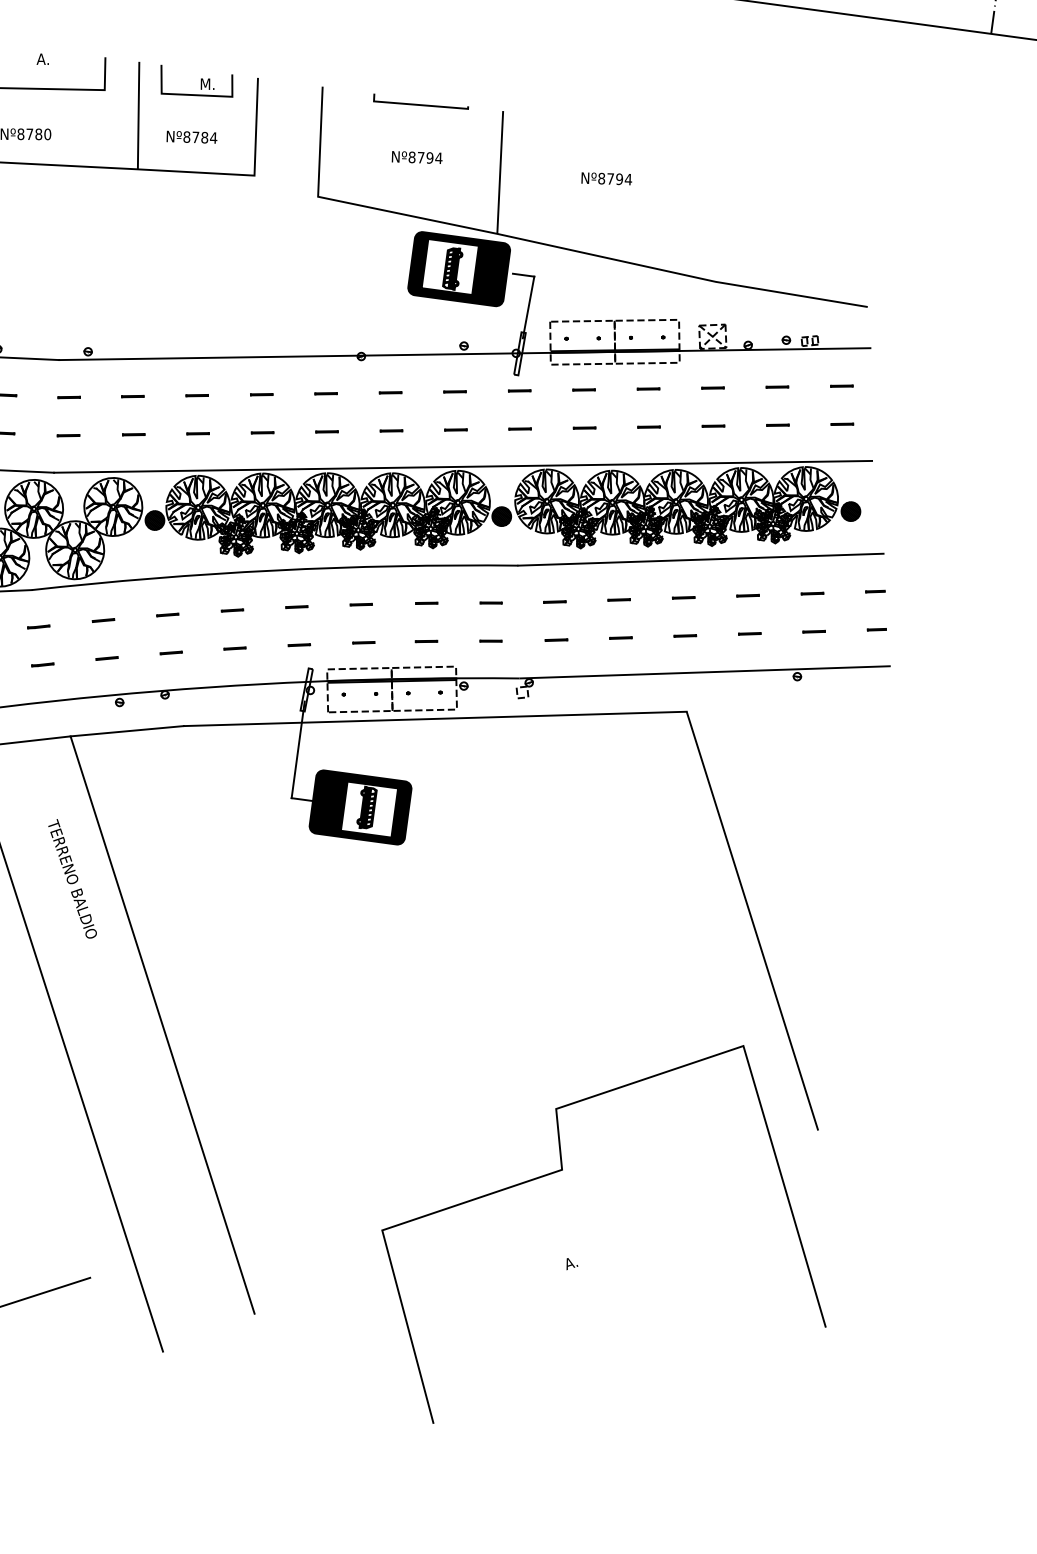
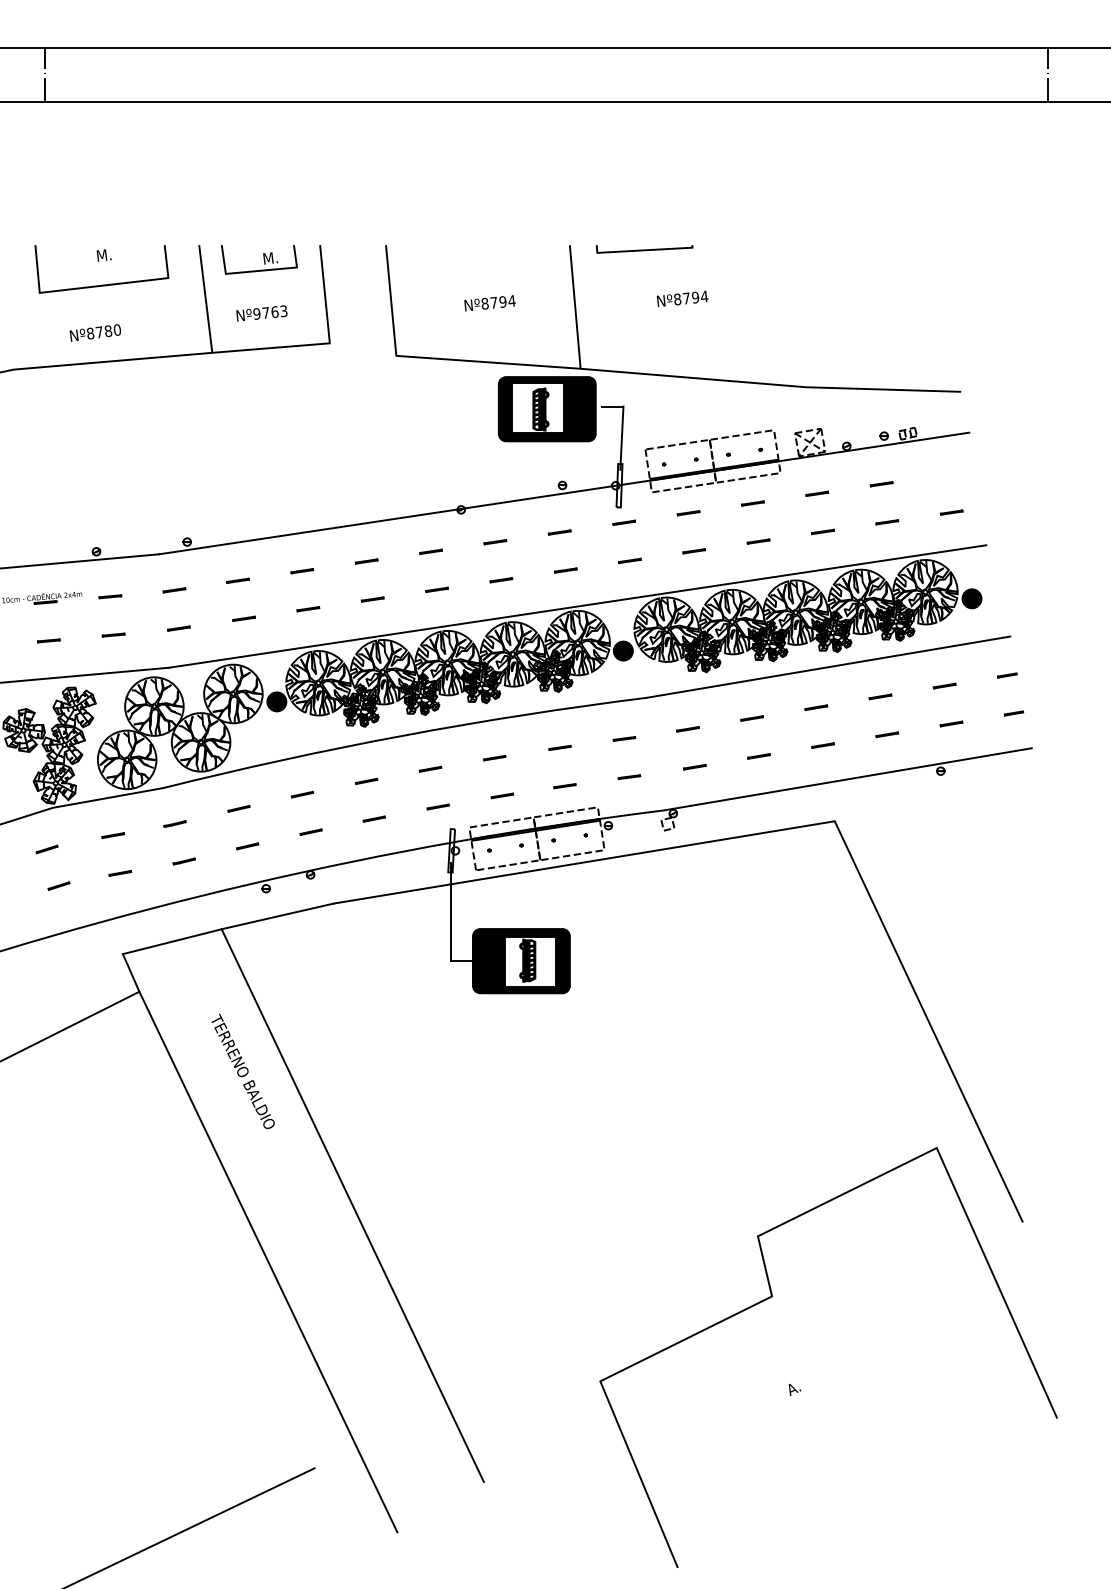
text: (44, 59) -> (103, 255), A. -> M.
line: (420, 104) -> (644, 249), moved
text: (200, 137) -> (270, 312), Nº8784 -> Nº9763
line: (841, 386) -> (945, 474), removed

